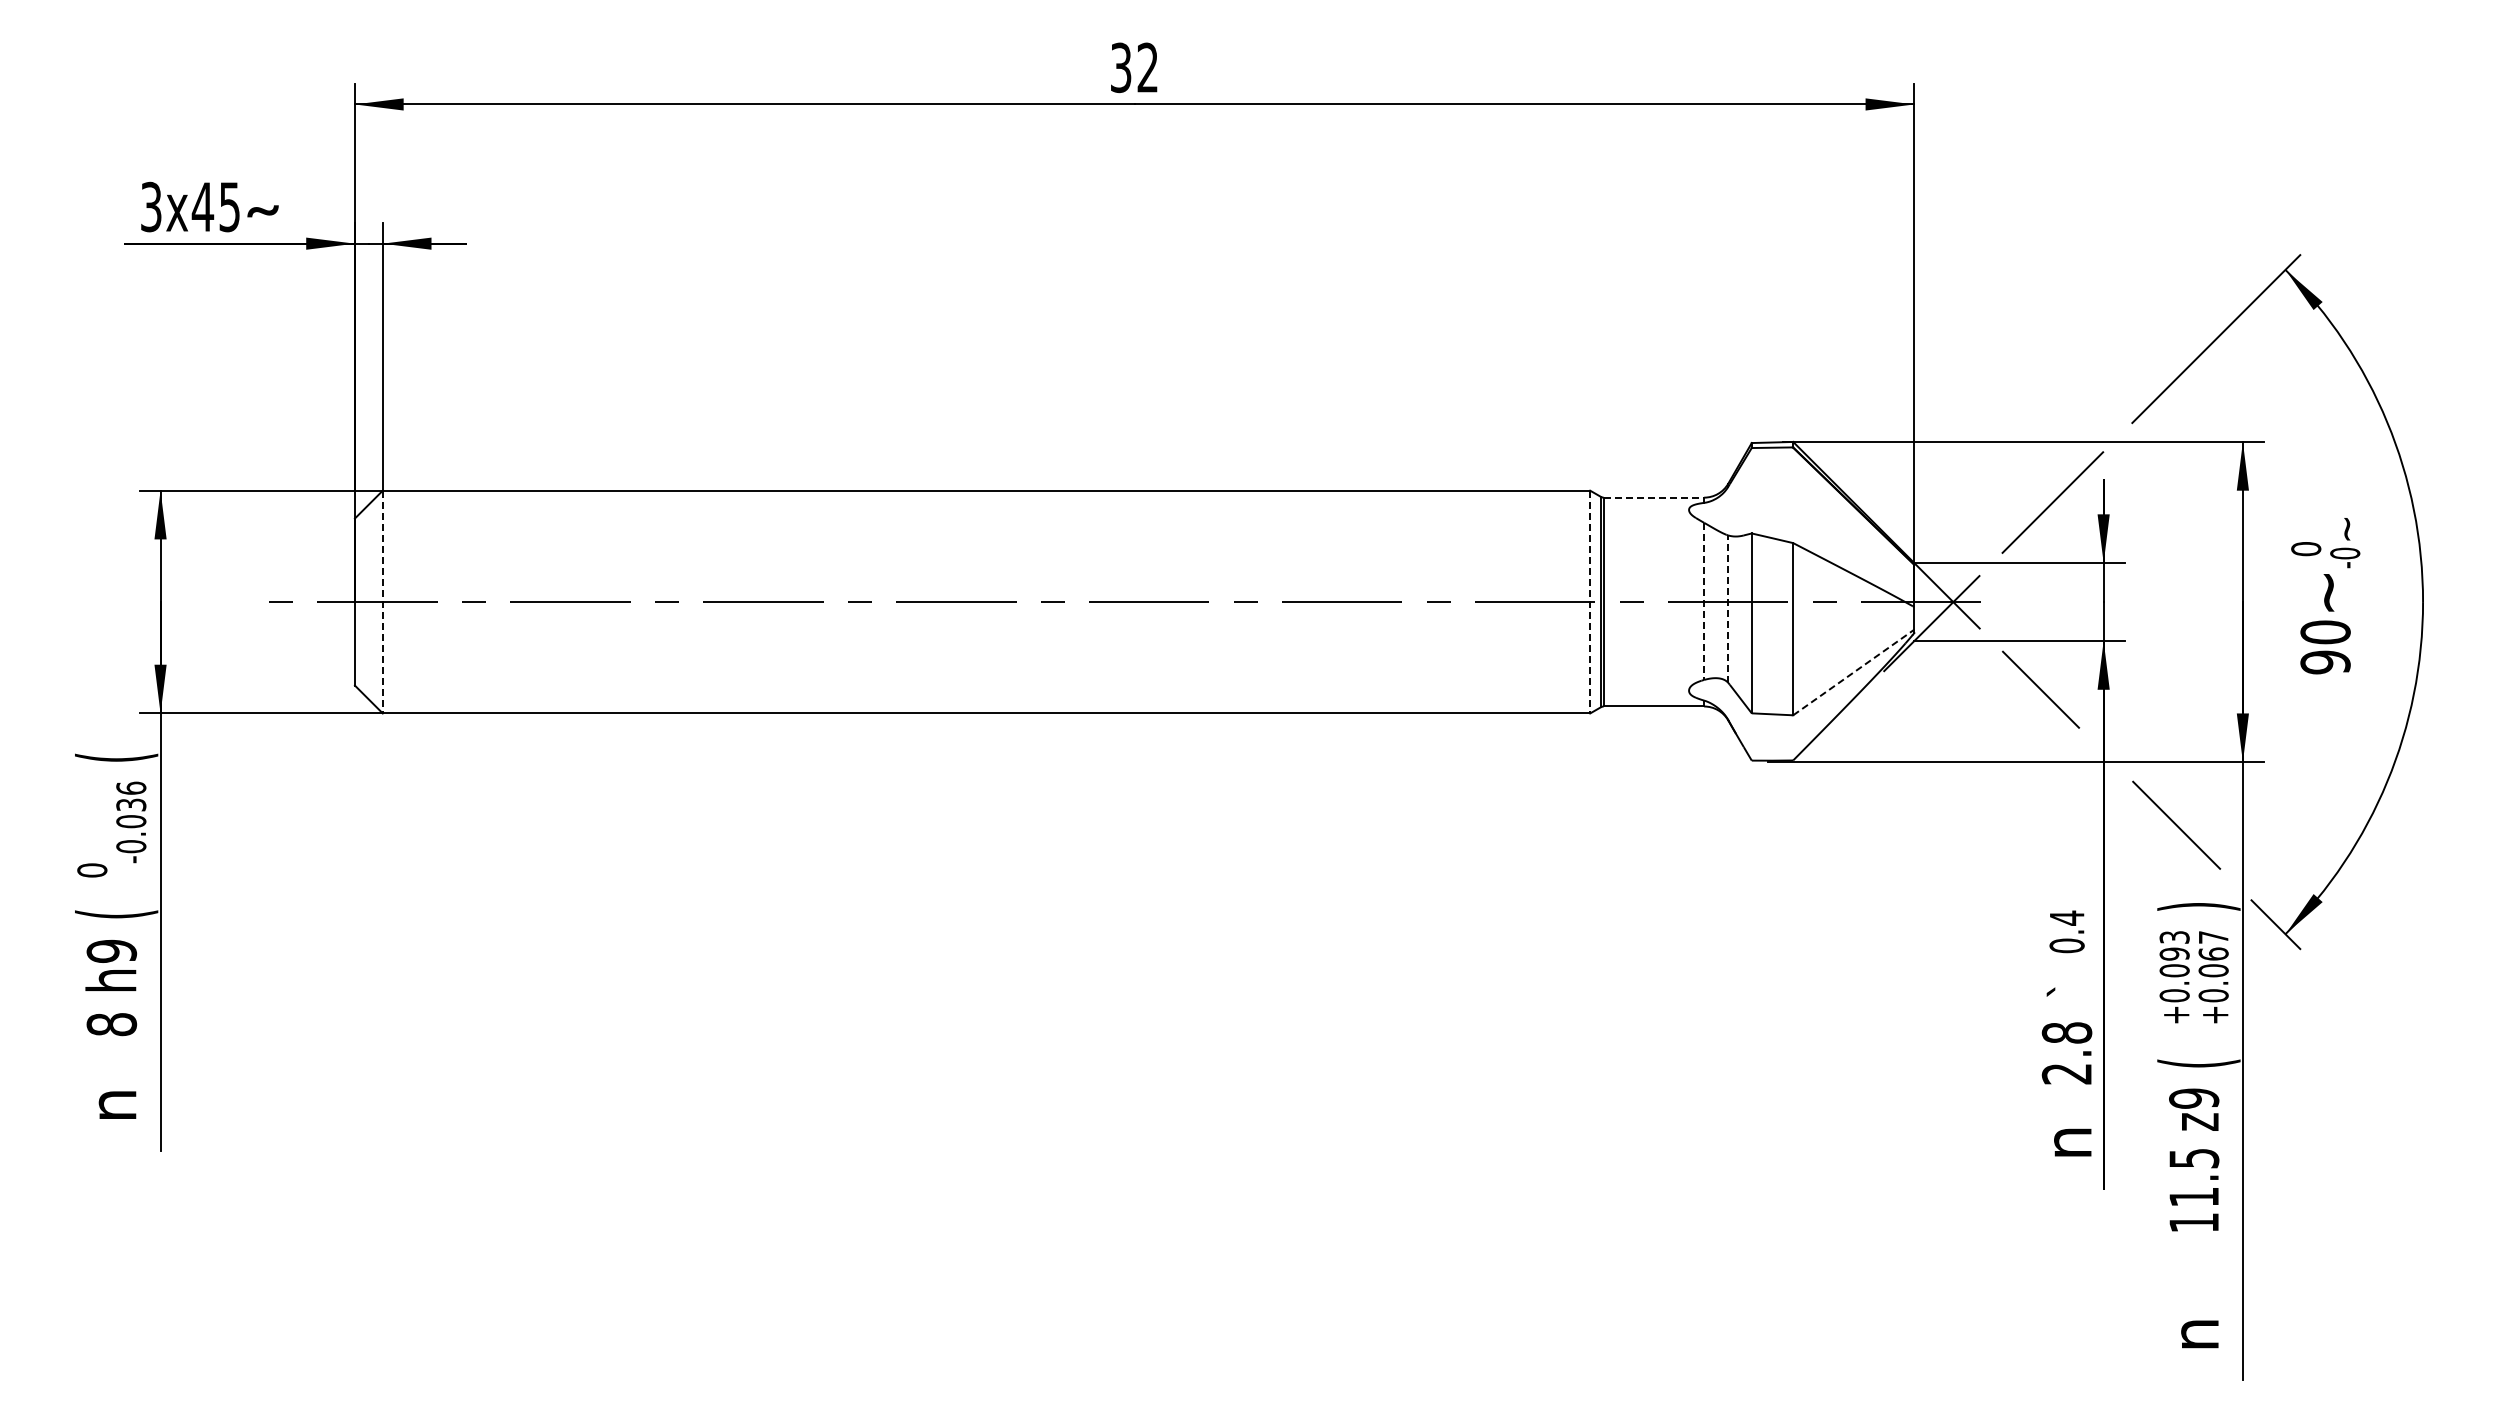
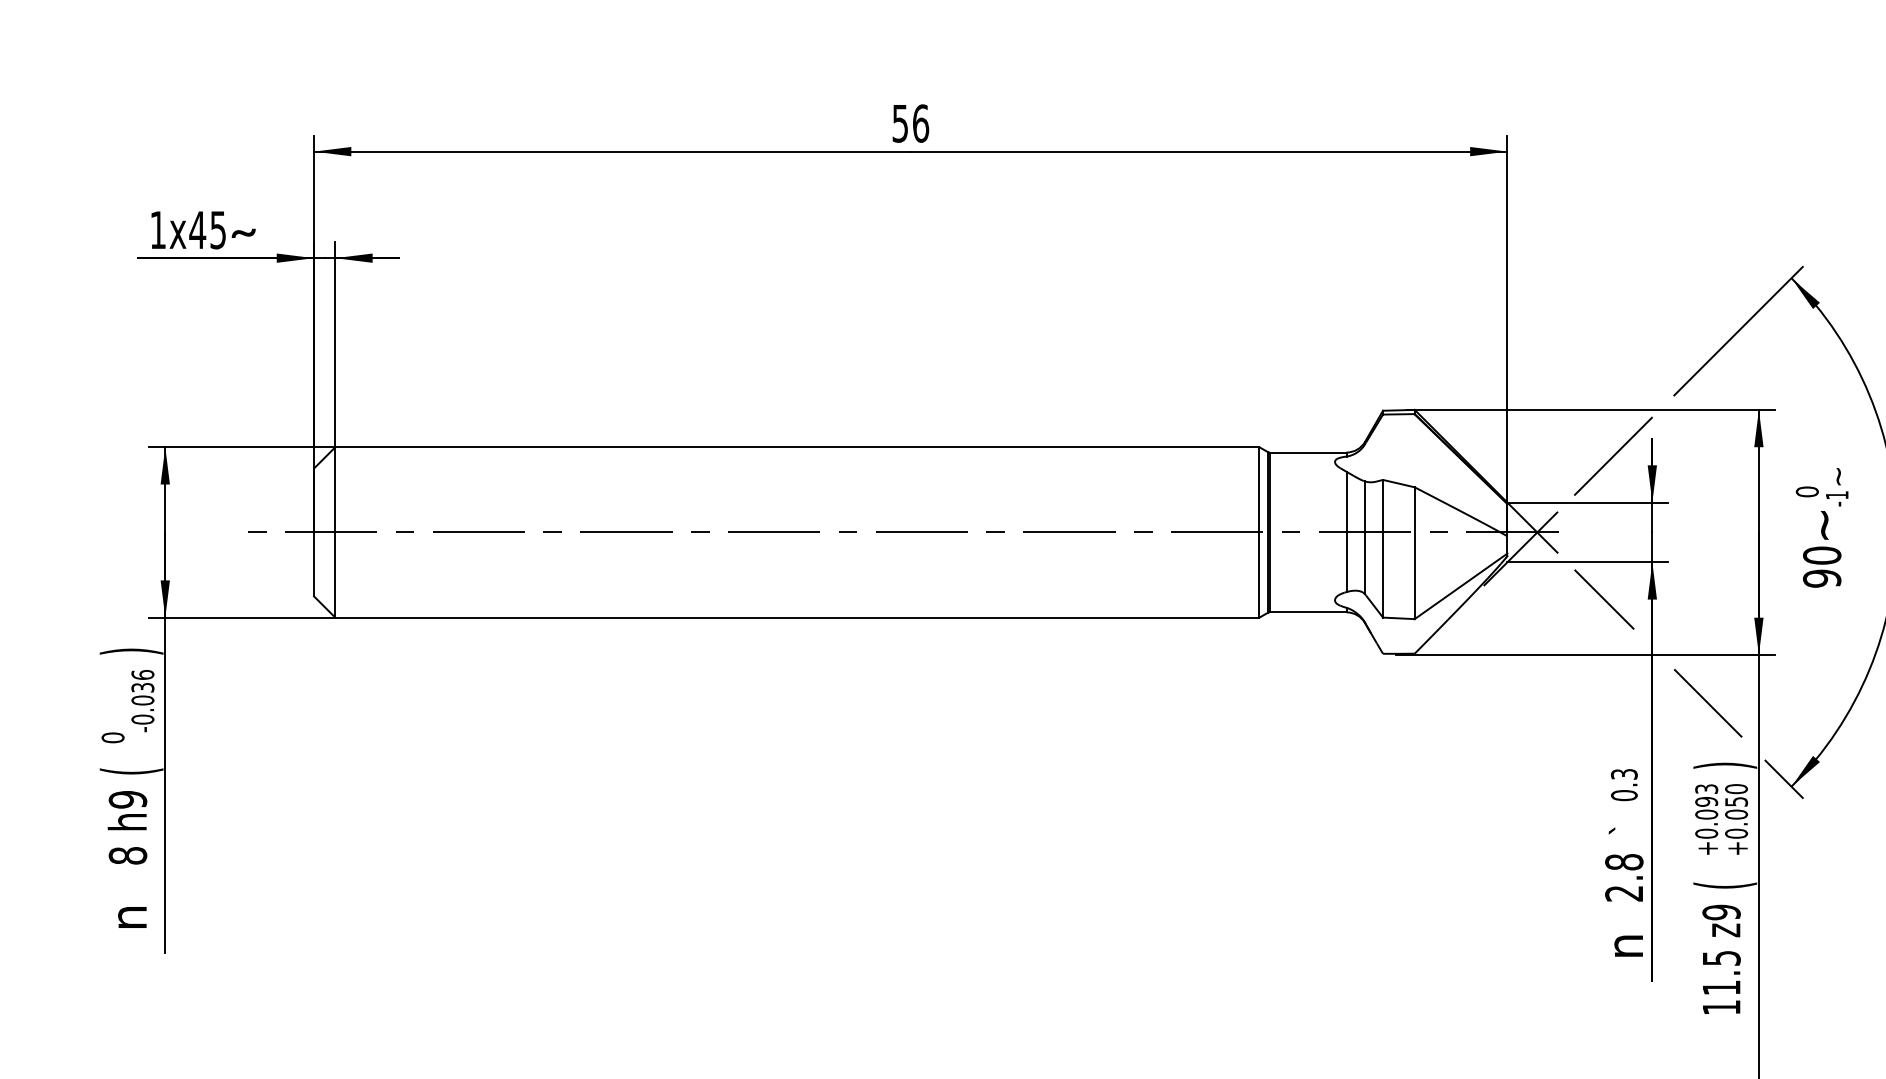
text: (1134, 67) -> (910, 123), 32 -> 56
text: (151, 206) -> (158, 229), 3x45 -> 1x45
line: (1654, 497) -> (1308, 452), dashed -> solid
text: (2345, 553) -> (1837, 495), -0 -> -1
line: (1704, 601) -> (1346, 532), dashed -> solid
line: (382, 602) -> (335, 532), dashed -> solid
line: (1590, 602) -> (1259, 532), dashed -> solid
line: (1728, 609) -> (1365, 538), dashed -> solid
line: (1854, 672) -> (1461, 586), dashed -> solid
text: (116, 757) -> (131, 651), ( -> )
text: (2066, 917) -> (1623, 773), 0.4 -> 0.3
text: (2213, 945) -> (1736, 795), +0.067 -> +0.050

